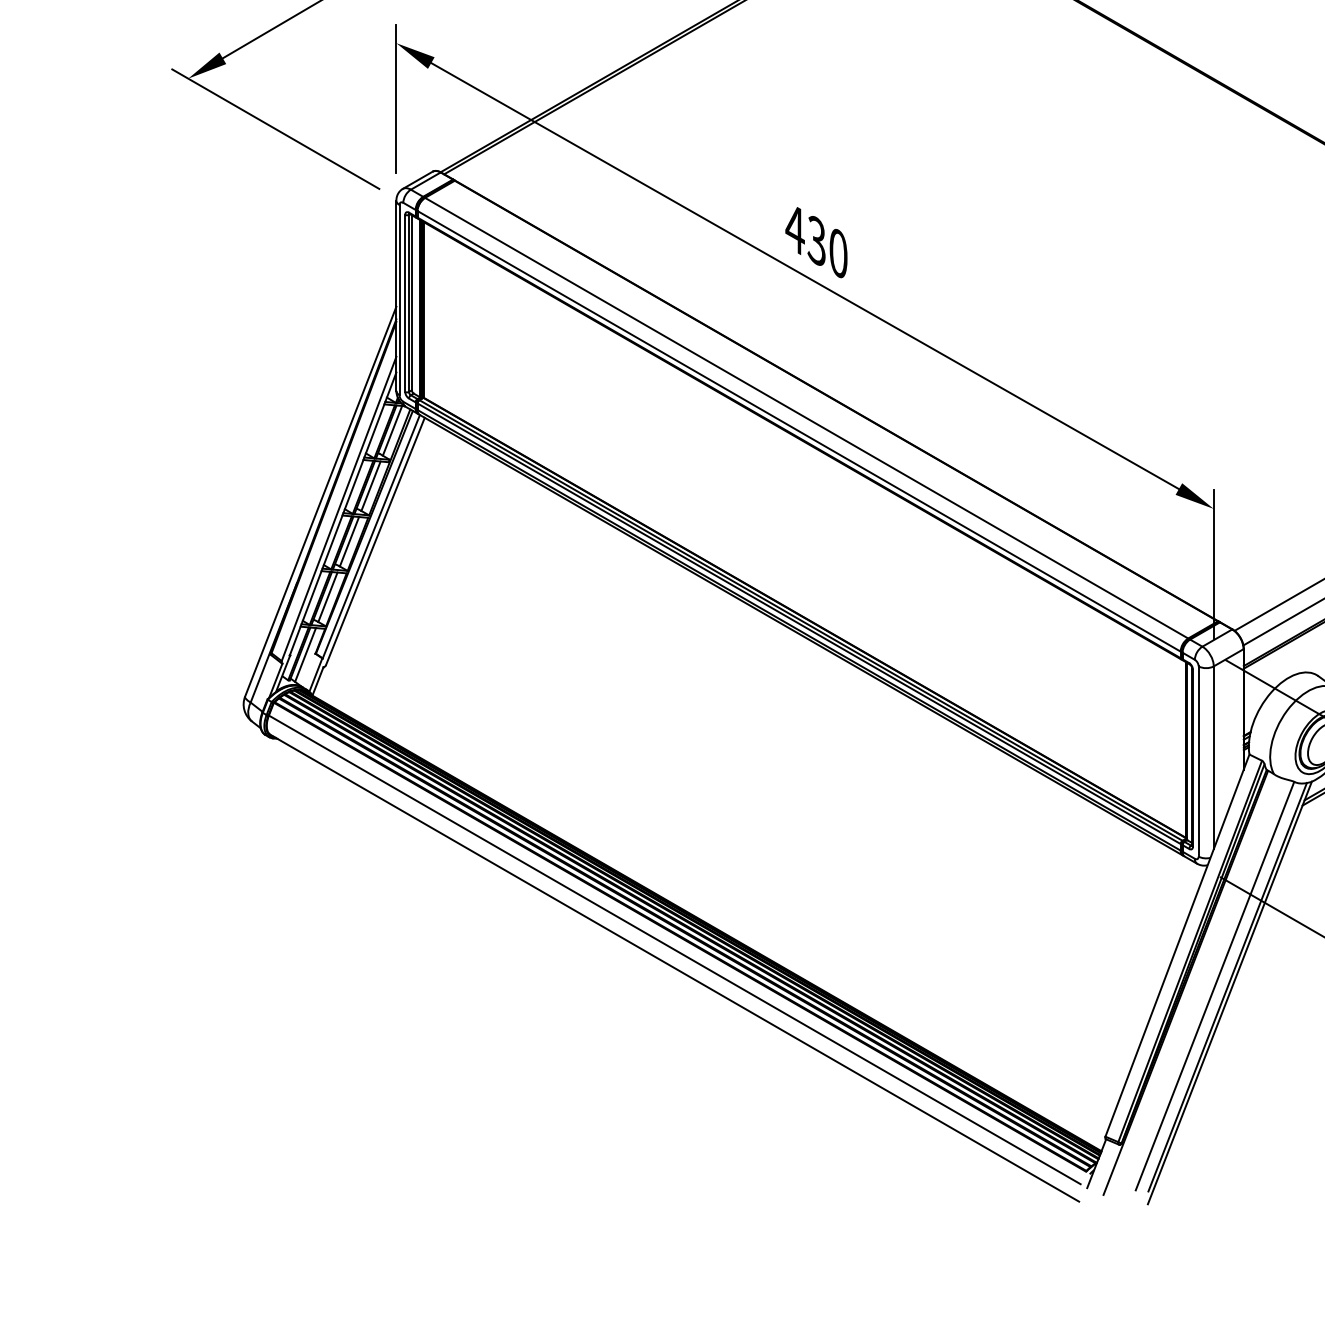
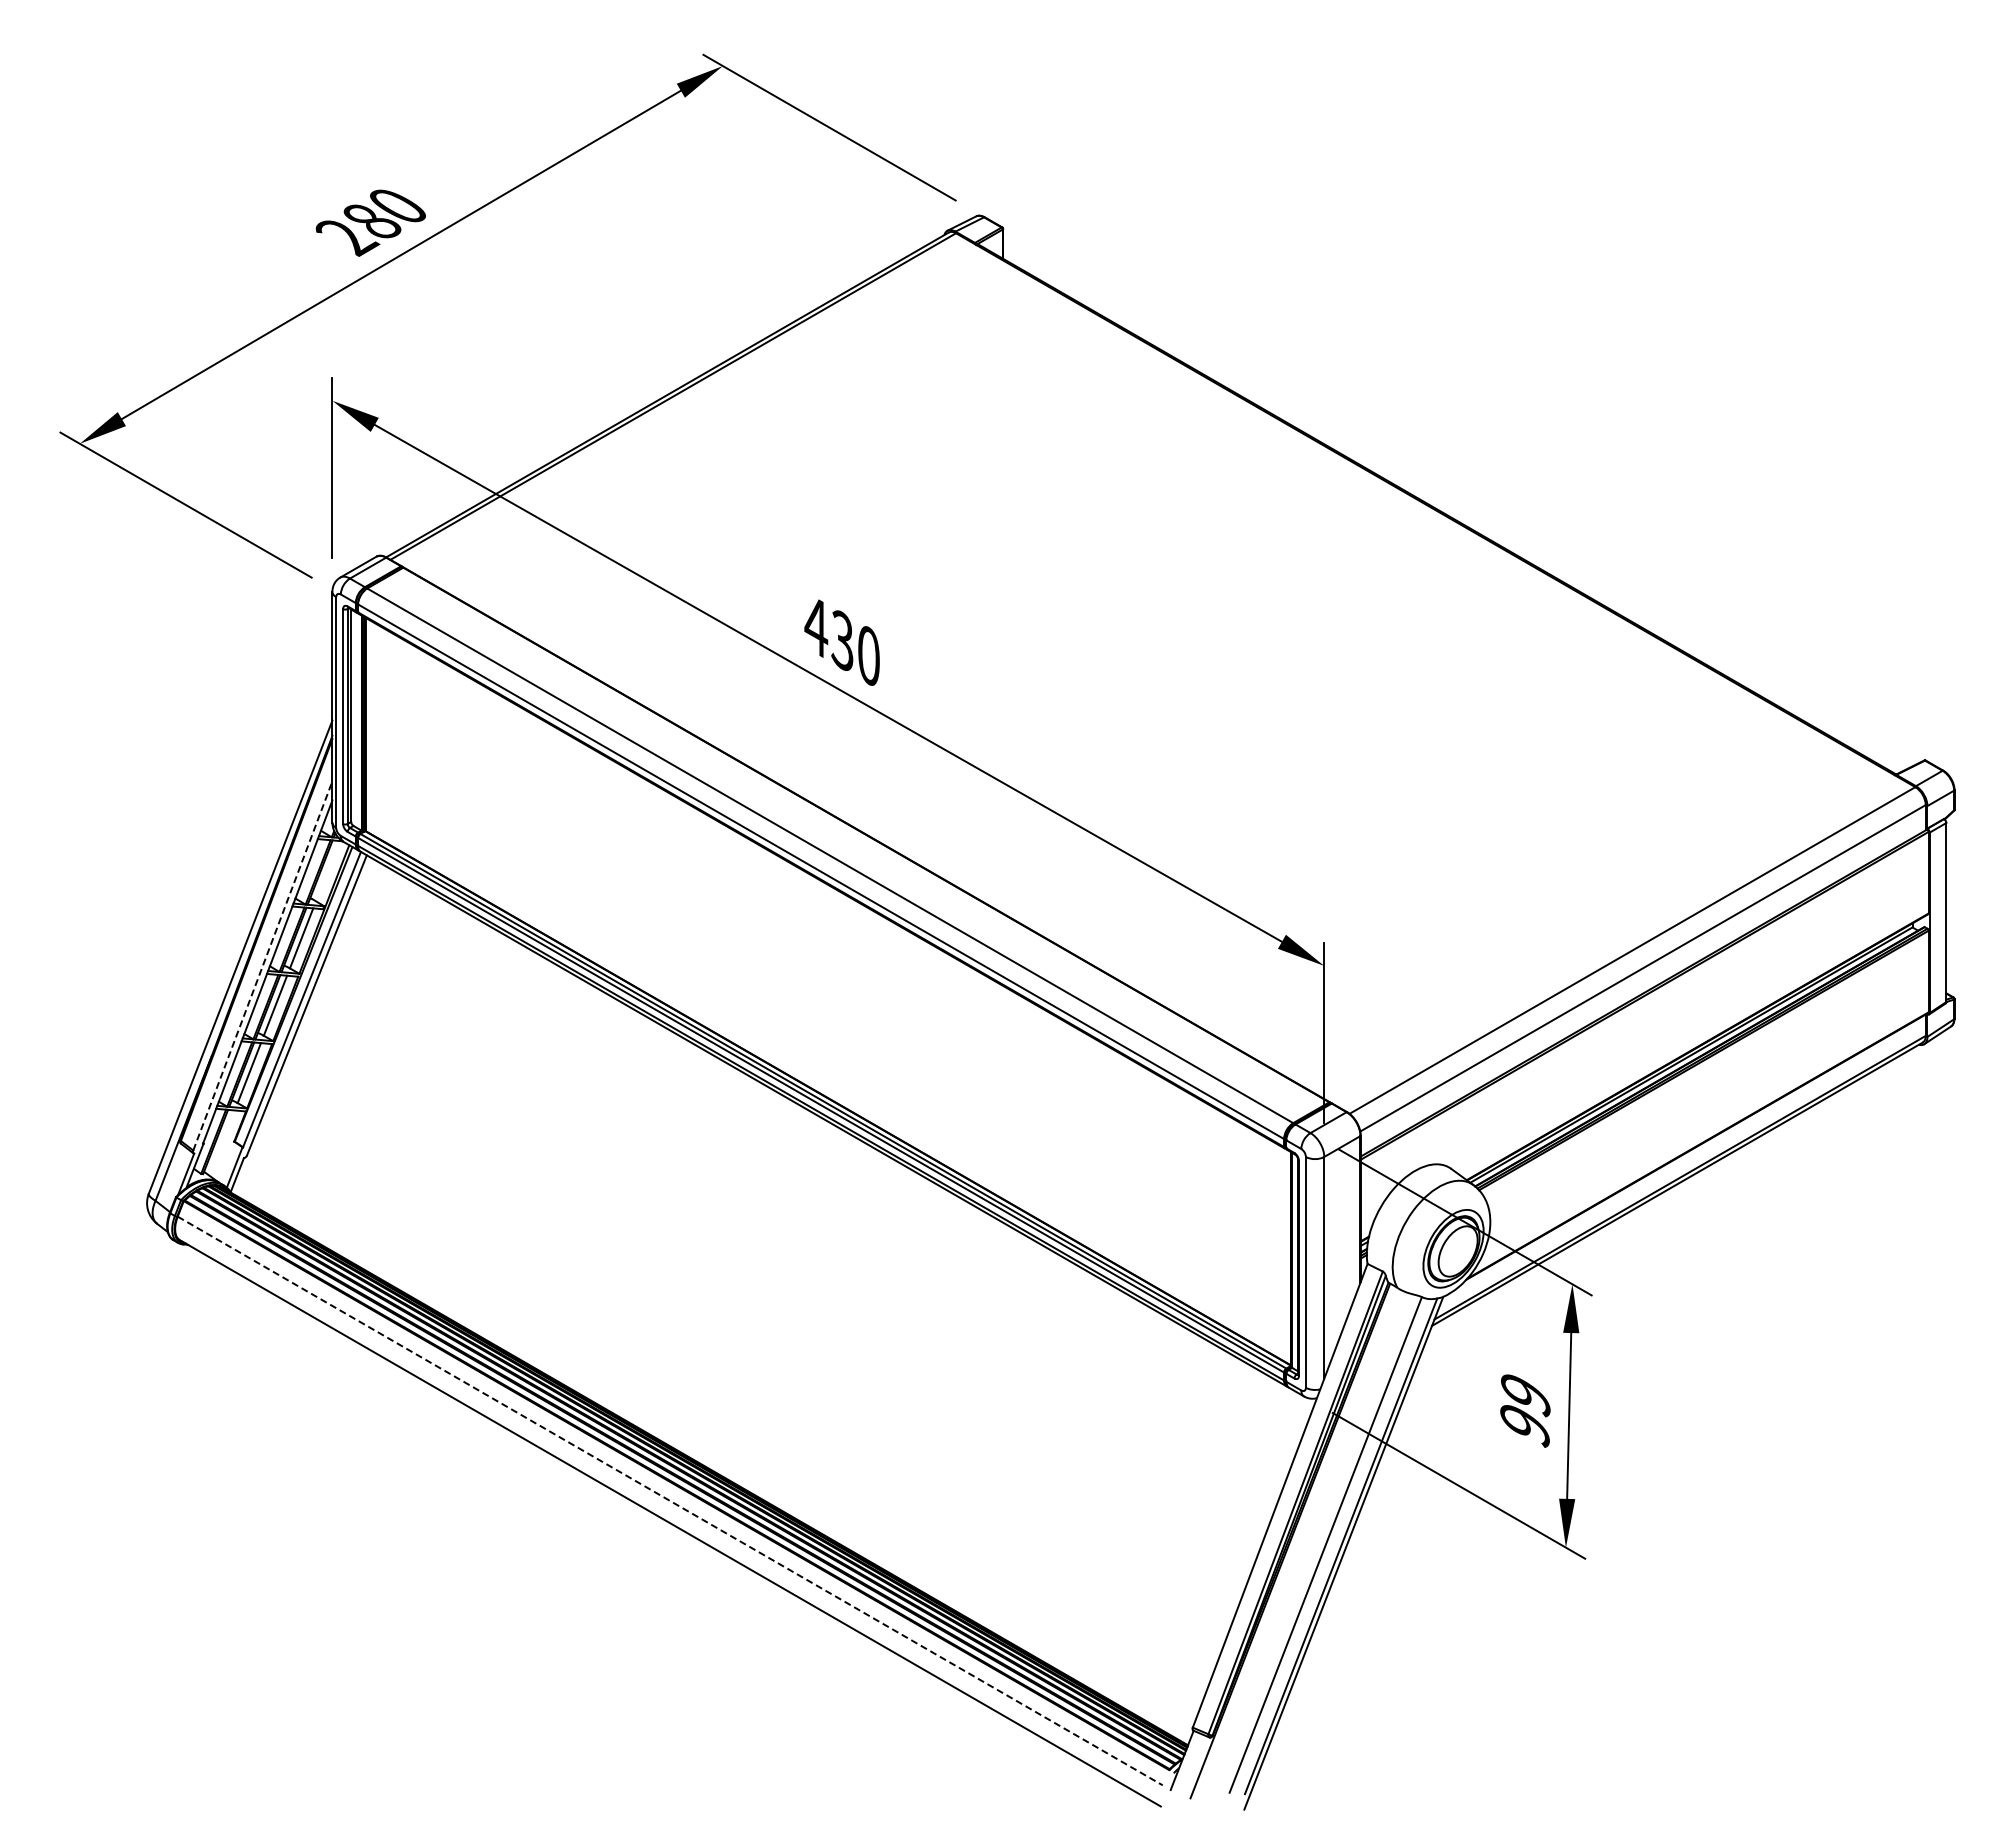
line: (392, 431) -> (327, 871), removed
line: (339, 508) -> (263, 965), solid -> dashed
line: (304, 654) -> (221, 1142), removed
line: (675, 950) -> (670, 1501), solid -> dashed

